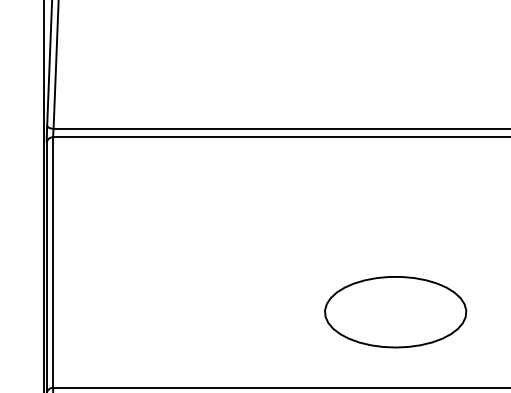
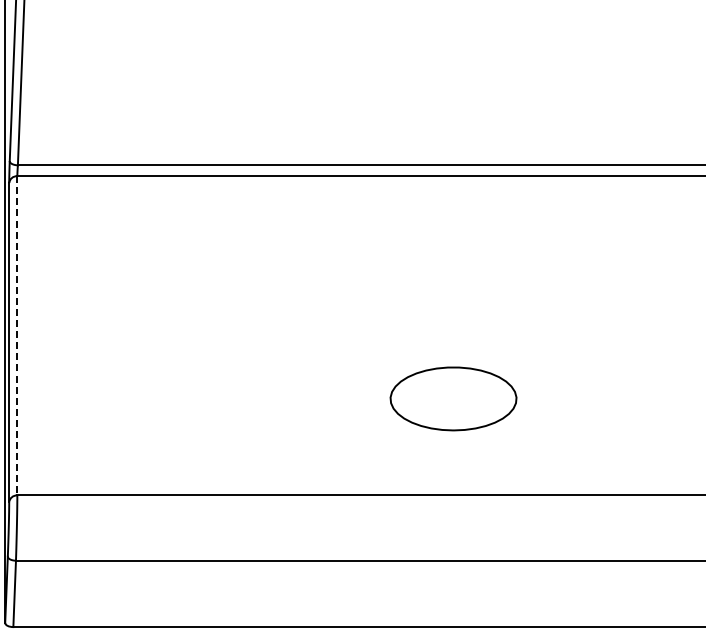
line: (53, 262) -> (17, 335), solid -> dashed
part: (395, 311) -> (453, 398), size x0.7

